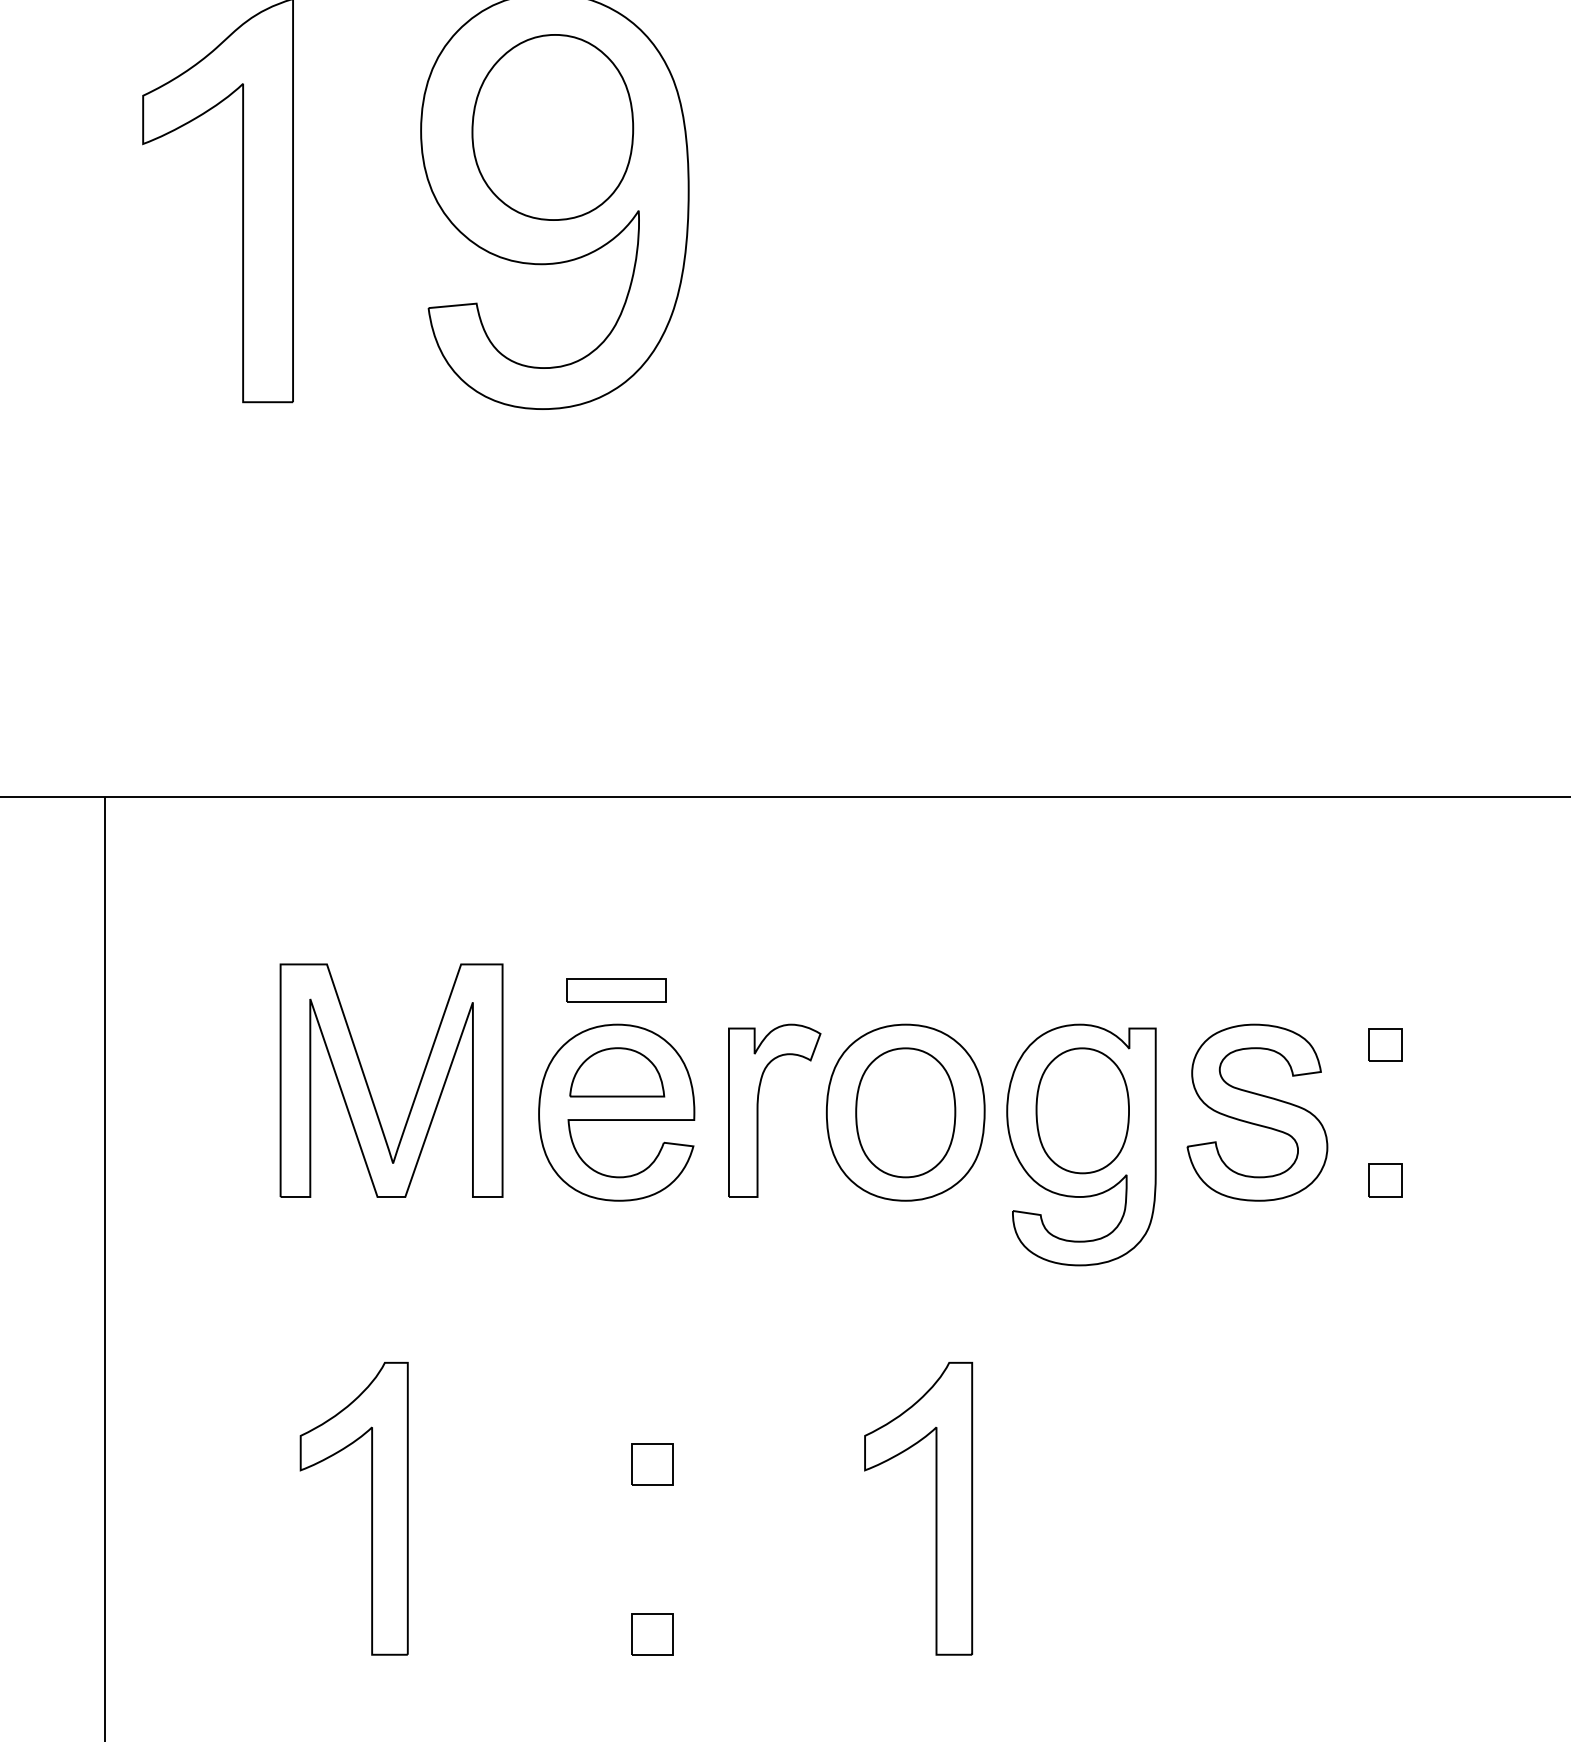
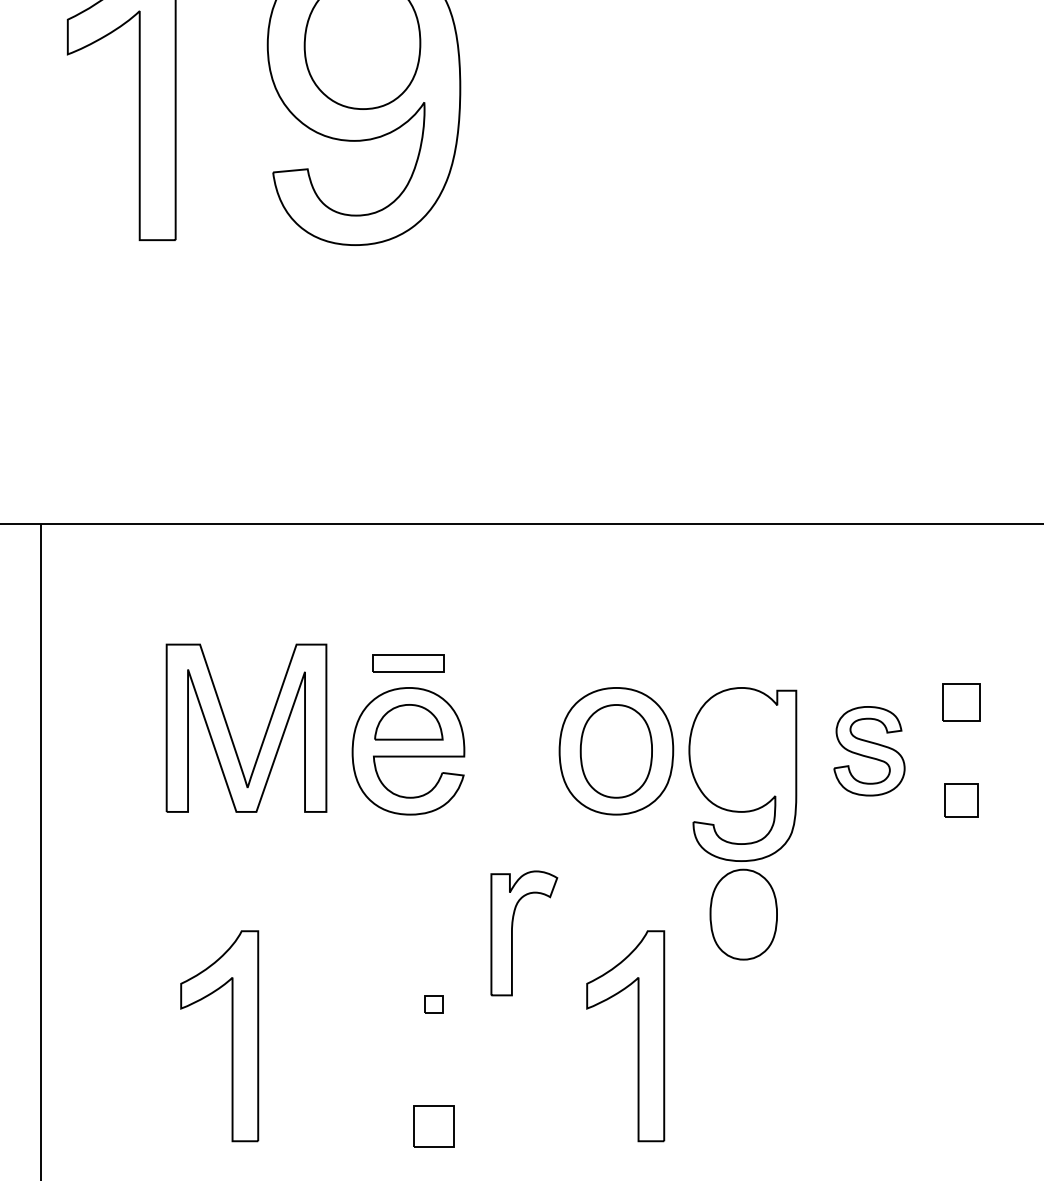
part: (1385, 1044) -> (961, 702), size x1.6
part: (758, 1110) -> (512, 933), moved
part: (1082, 1110) -> (743, 914), moved
part: (1257, 1112) -> (869, 751), size x0.7
part: (1385, 1180) -> (961, 800), size x1.4
part: (652, 1464) -> (434, 1004), size x0.6
part: (652, 1634) -> (434, 1126), size x1.4

